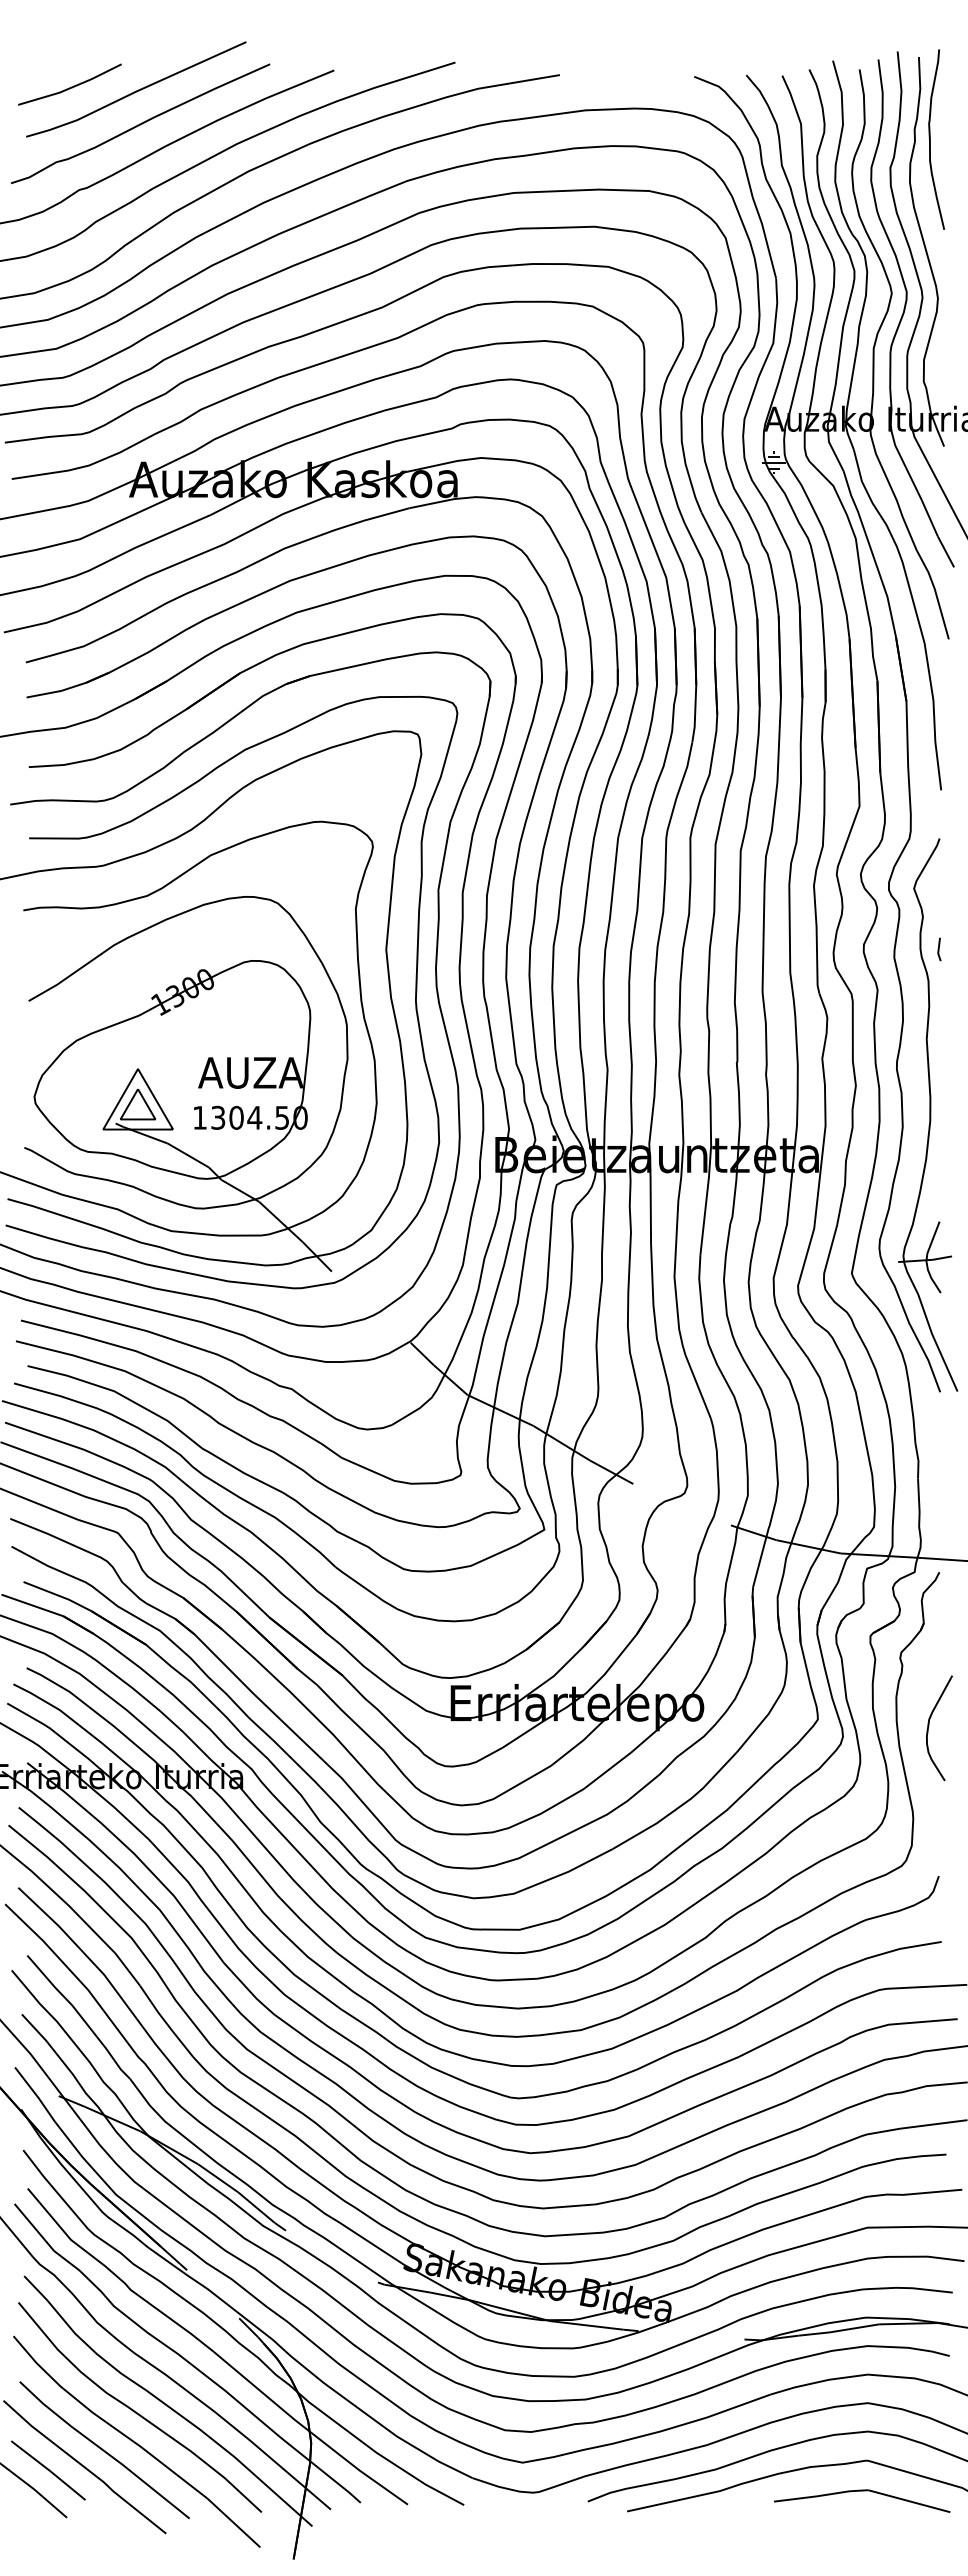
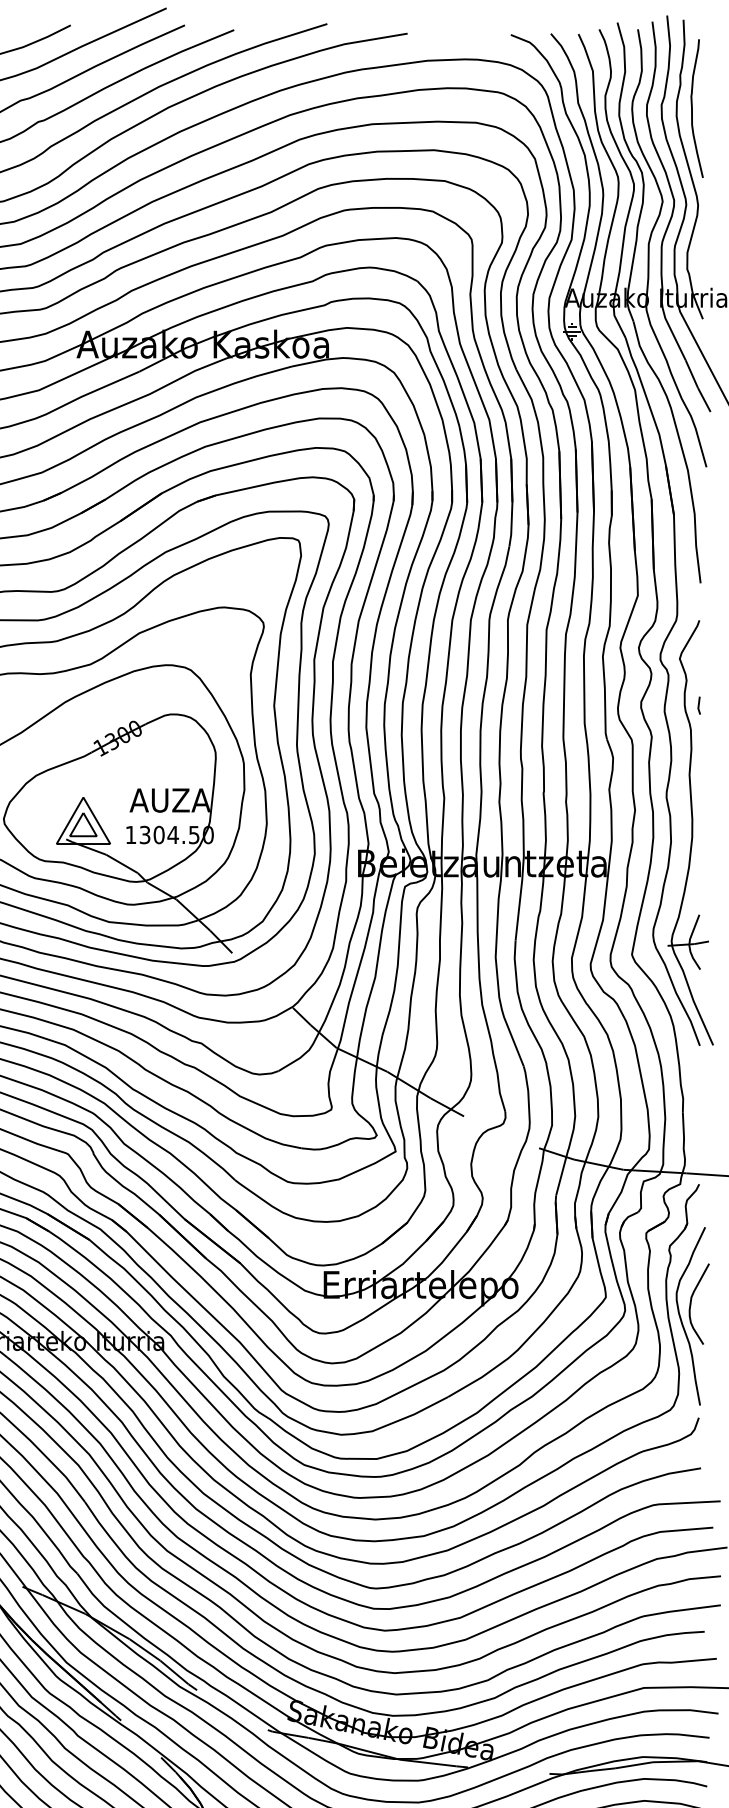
curve: (930, 139) -> (692, 108), moved
curve: (916, 1747) -> (681, 1318), added

